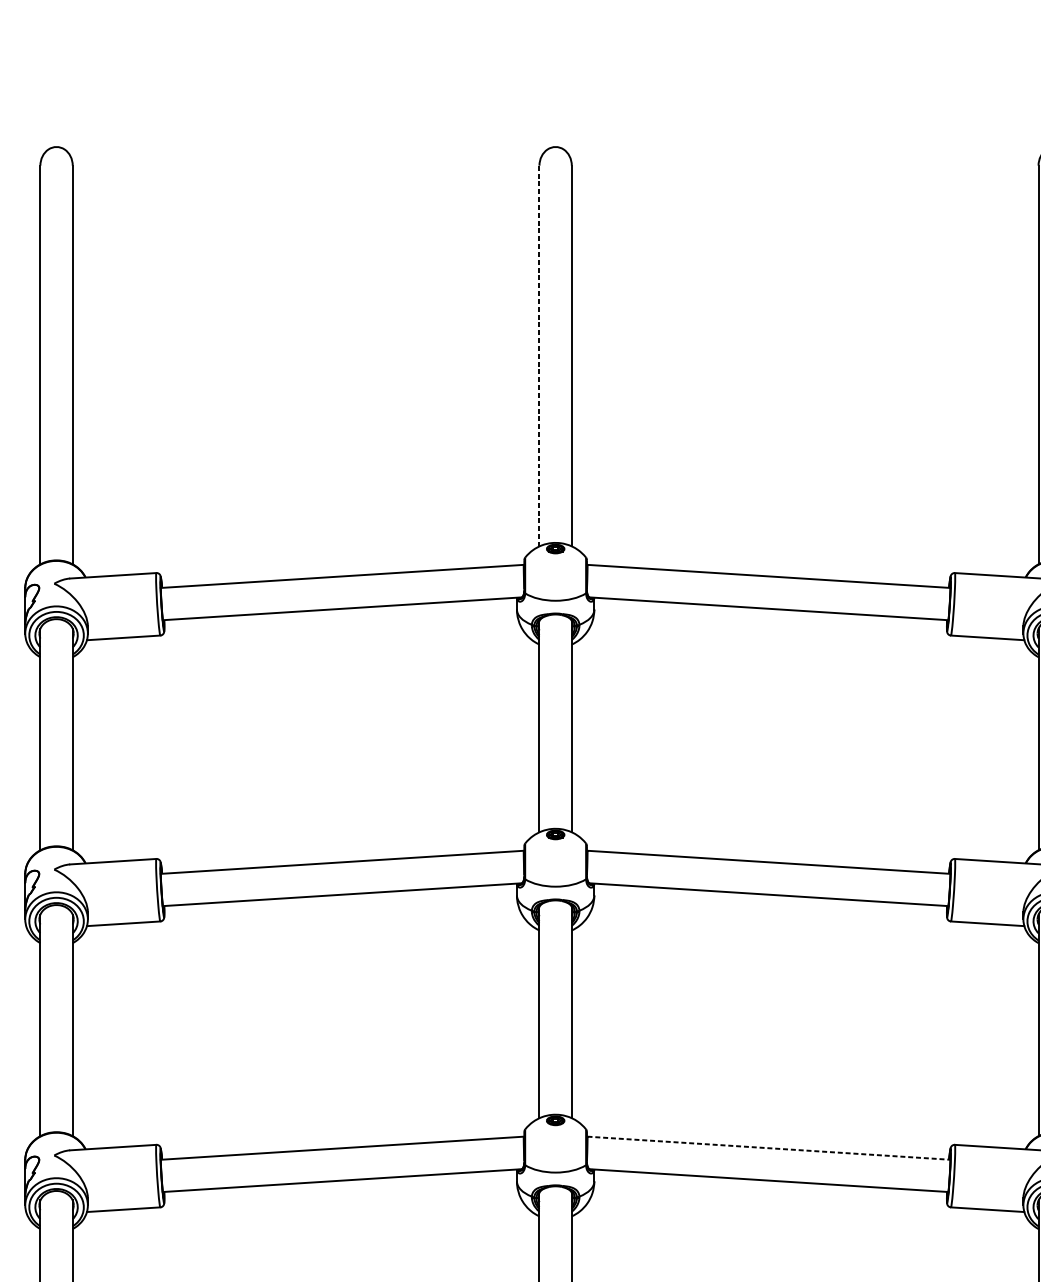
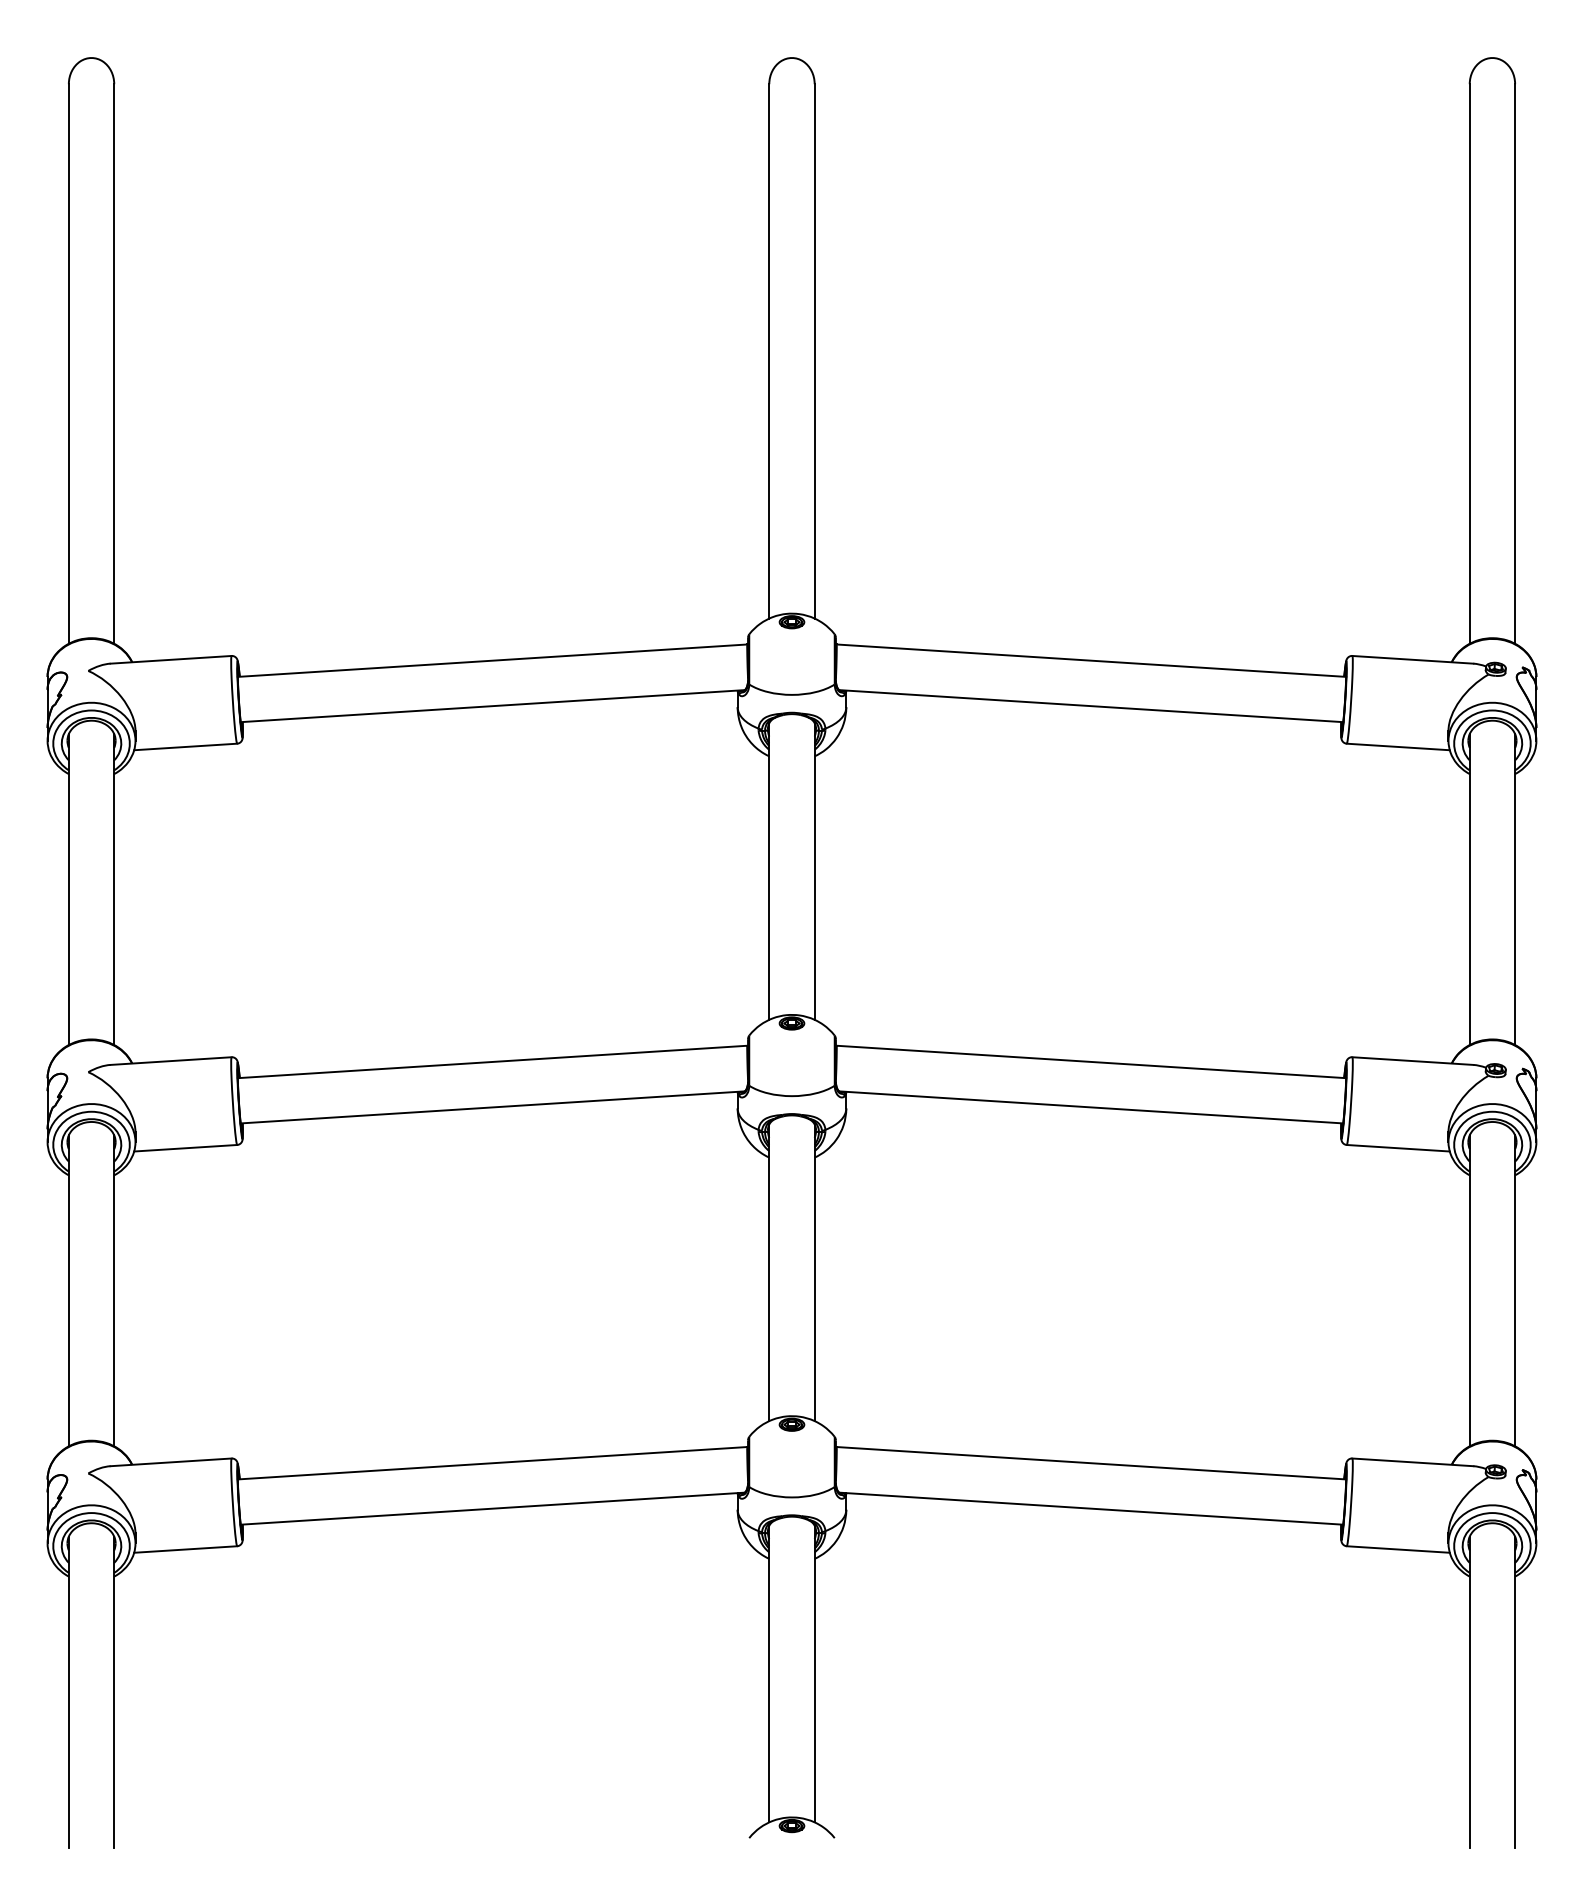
line: (539, 356) -> (769, 351), dashed -> solid
line: (769, 1148) -> (1091, 1463), dashed -> solid

